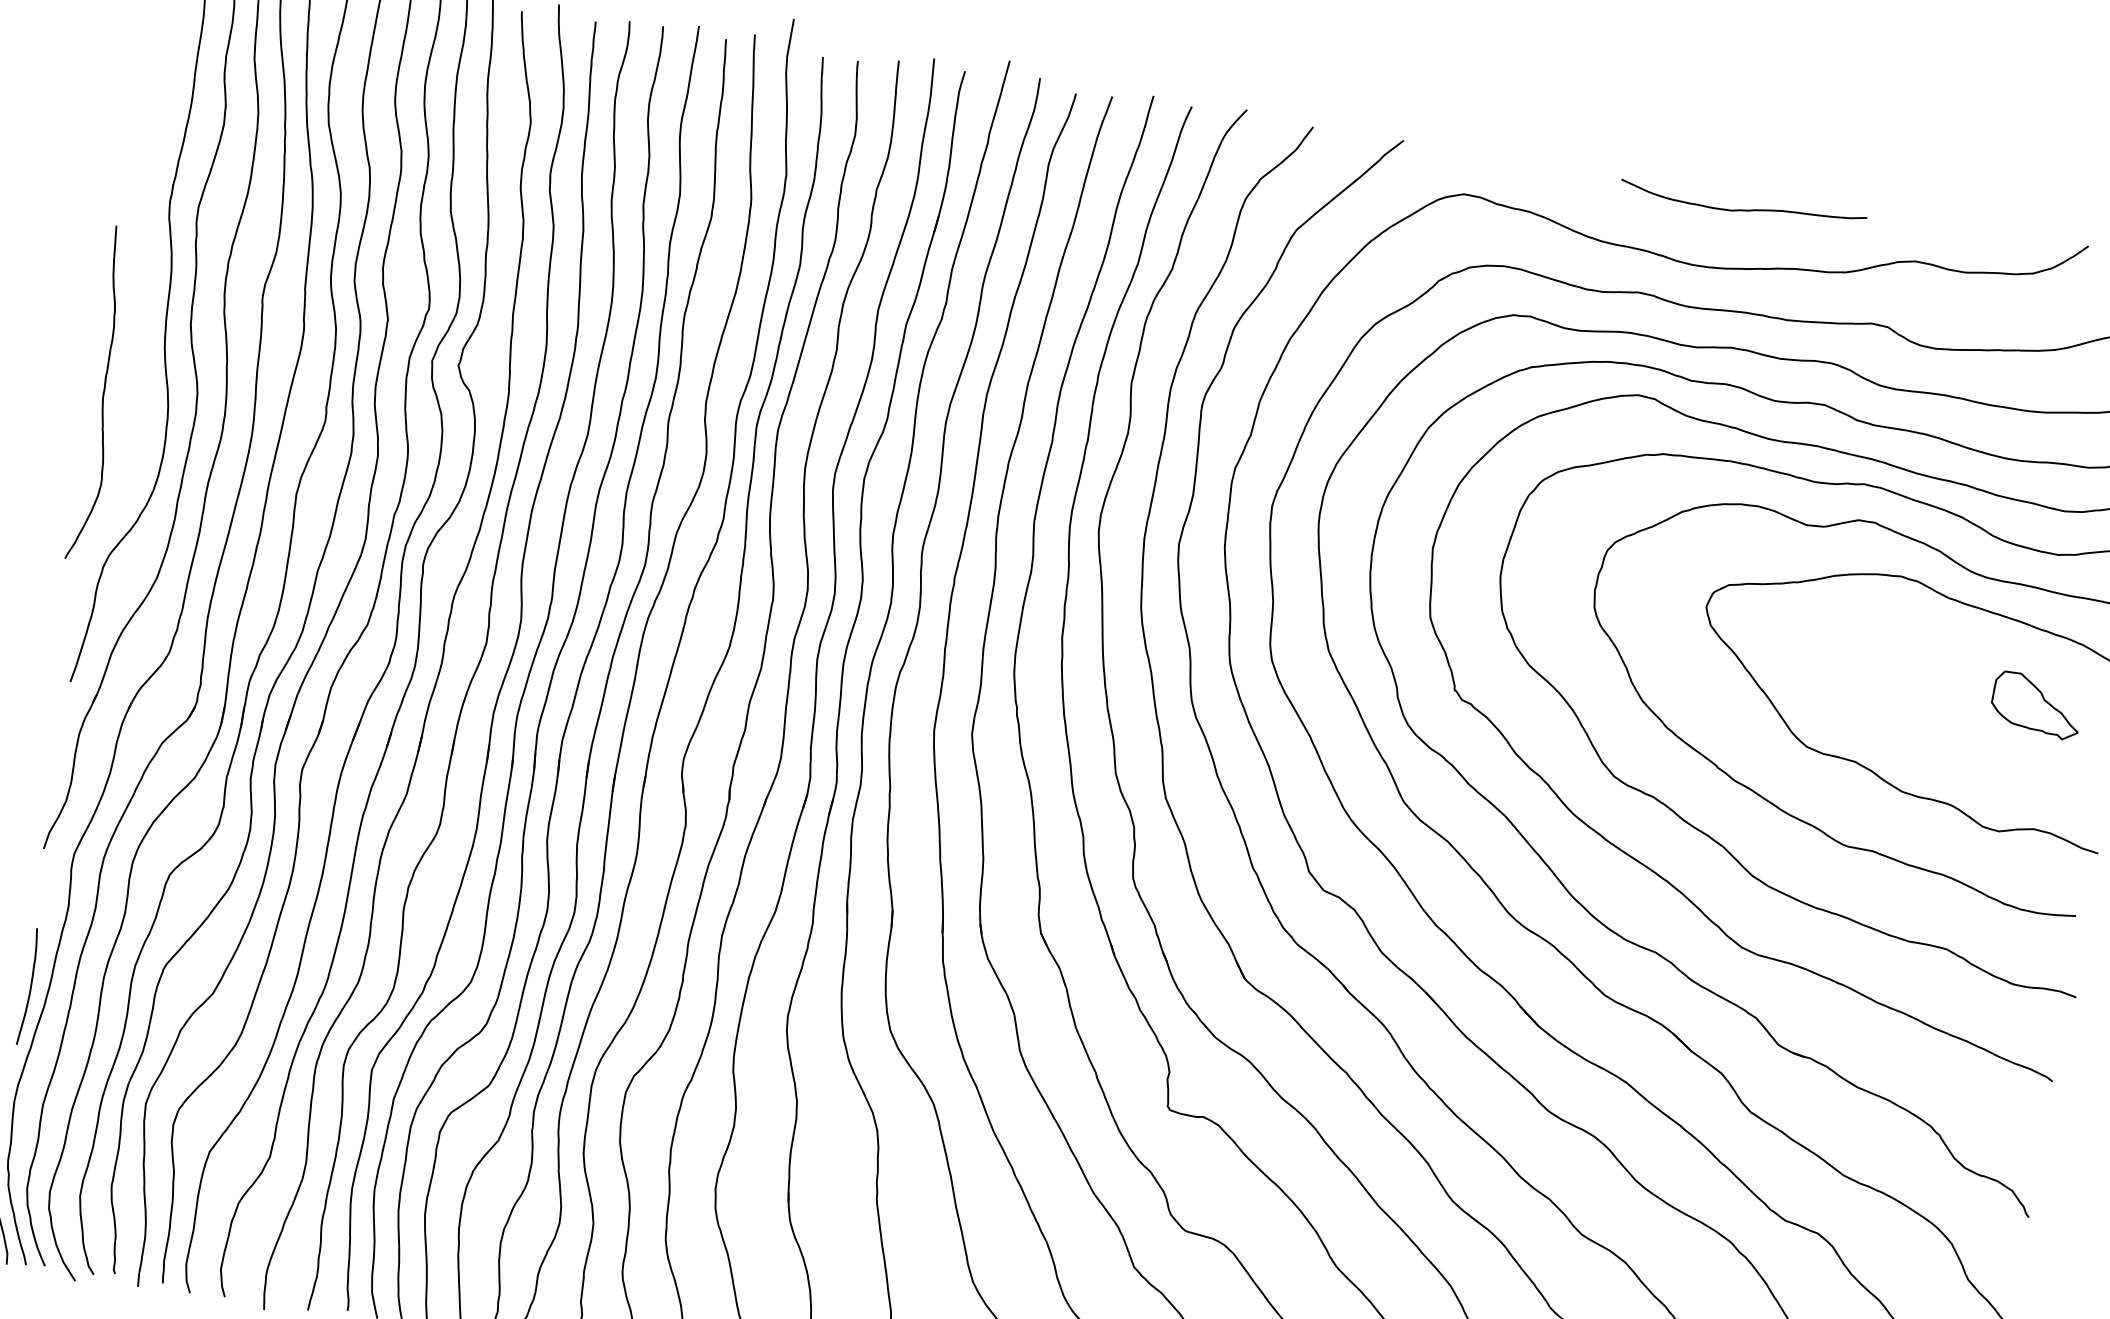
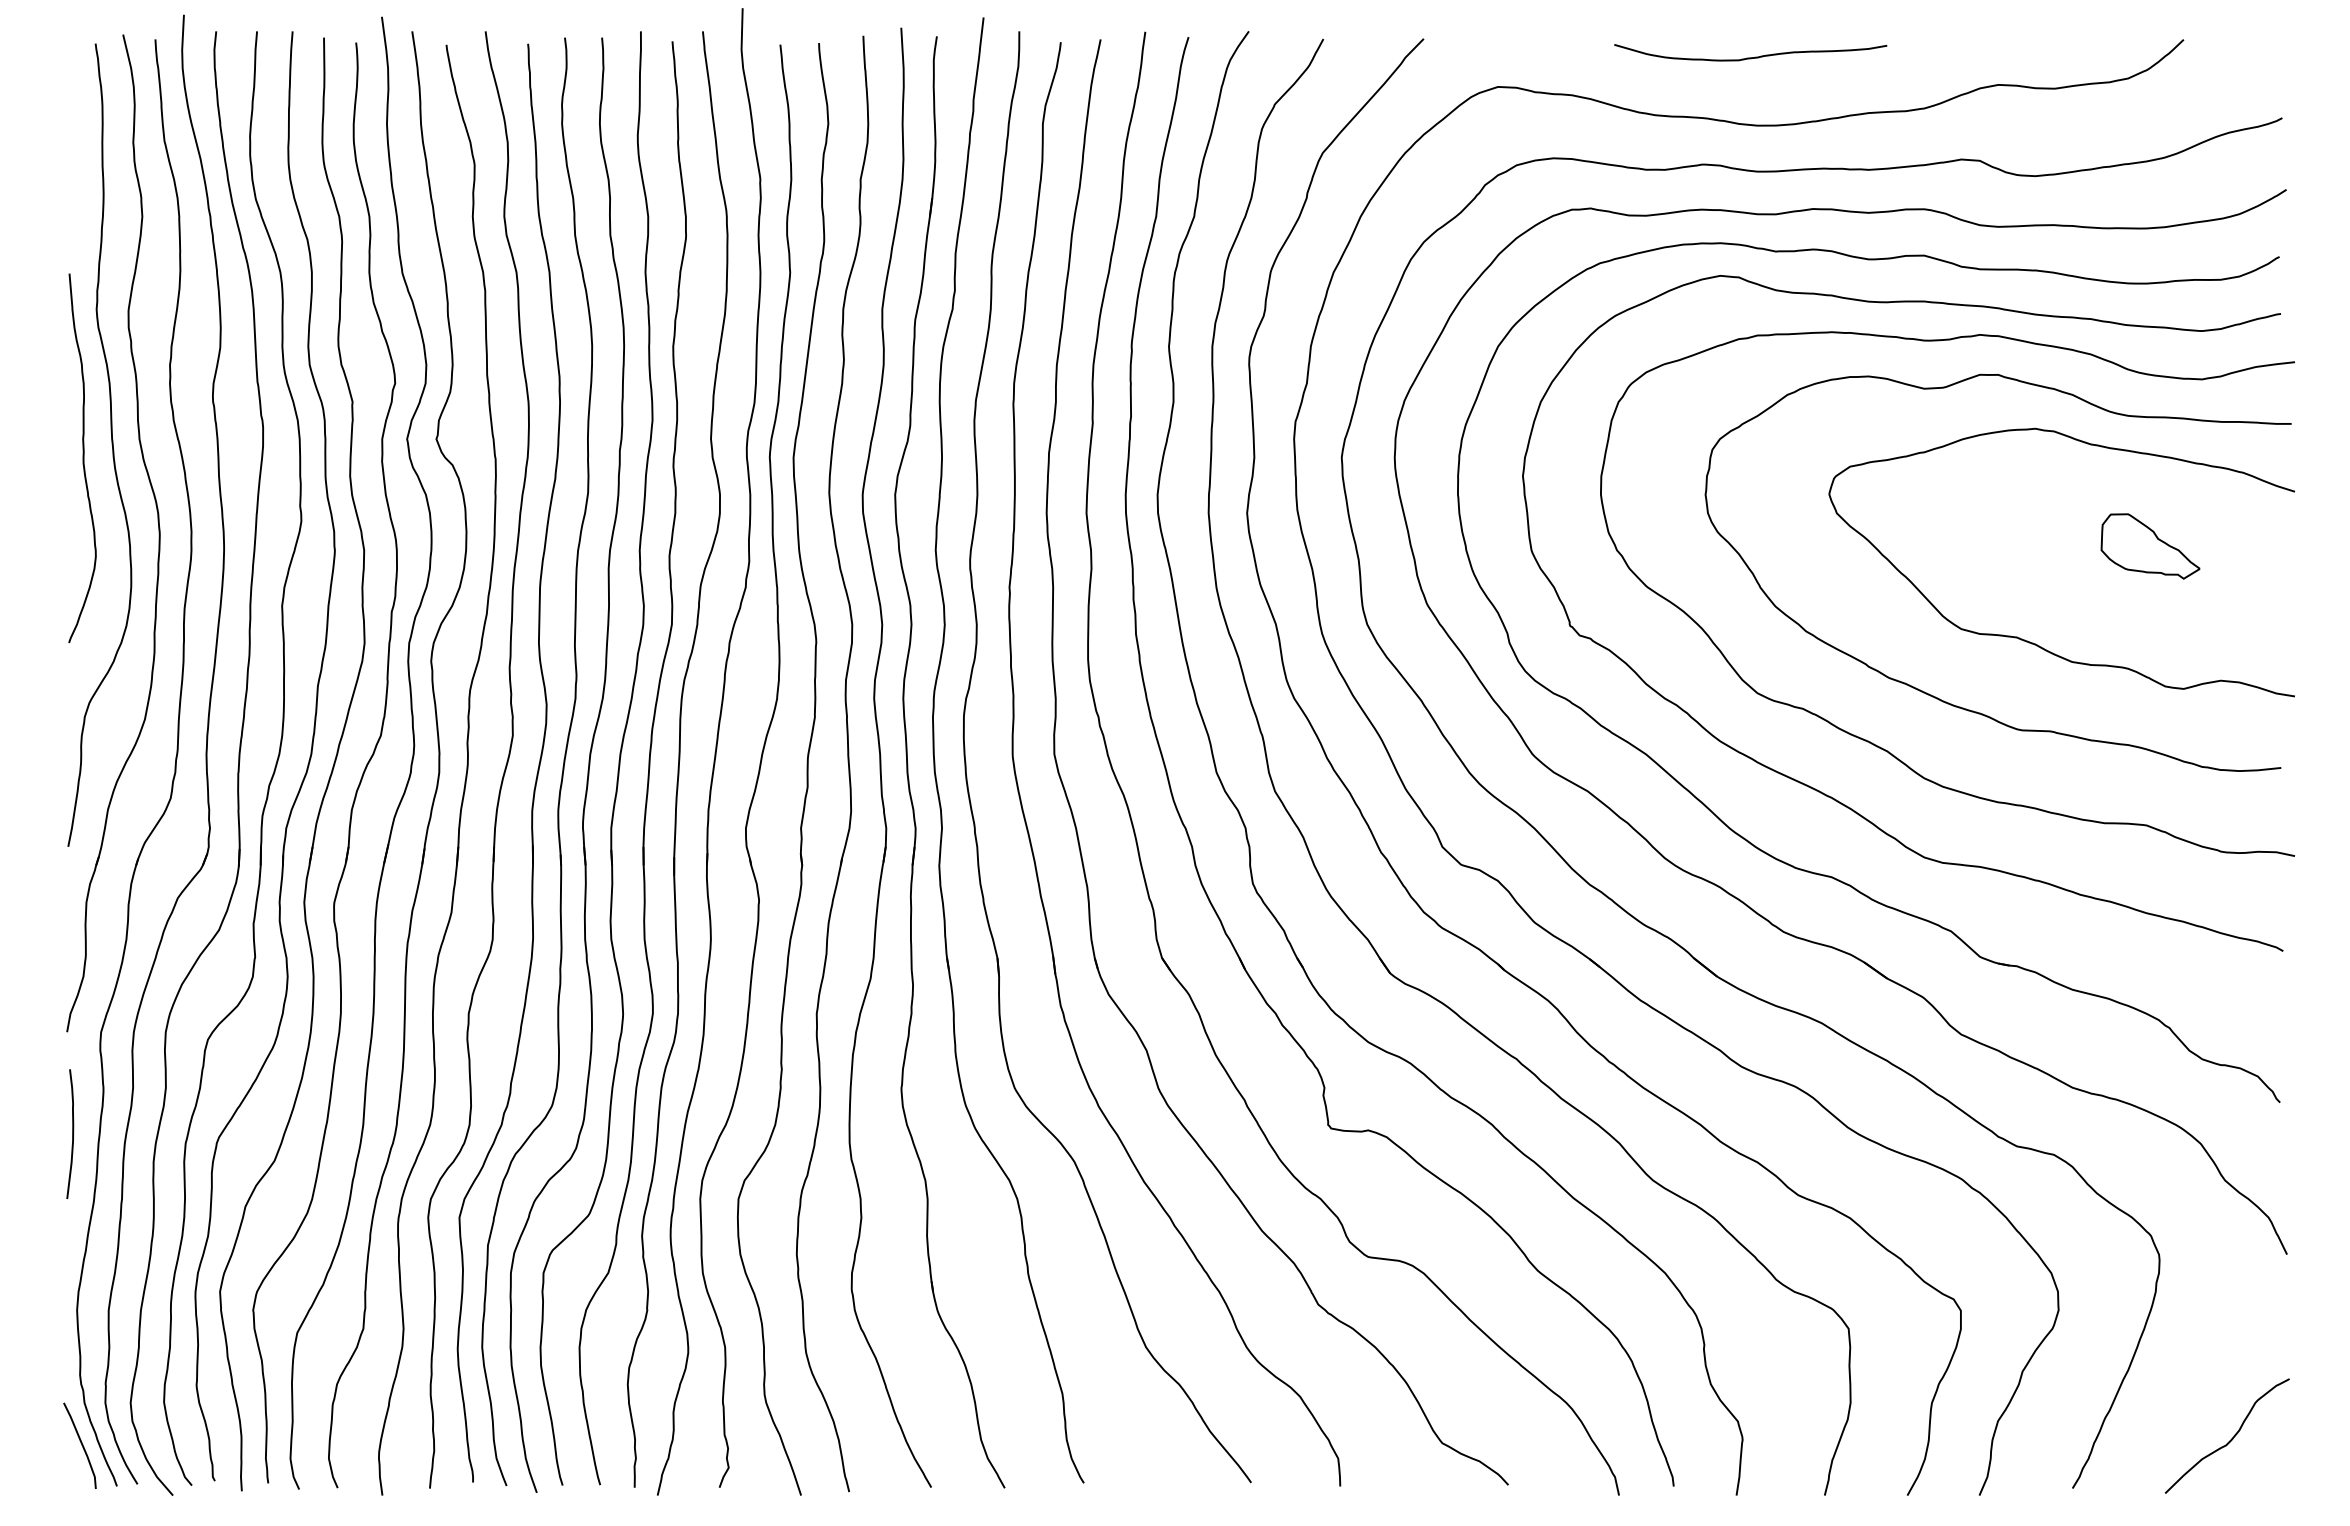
curve: (1742, 209) -> (1750, 57), moved
curve: (102, 394) -> (82, 458), moved
part: (2036, 705) -> (2150, 546), moved
curve: (30, 986) -> (72, 1133), moved

